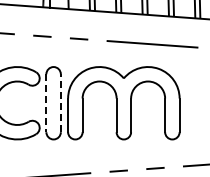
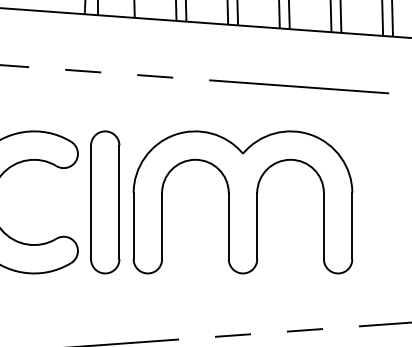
line: (46, 103) -> (91, 202), dashed -> solid
line: (60, 103) -> (118, 202), dashed -> solid

